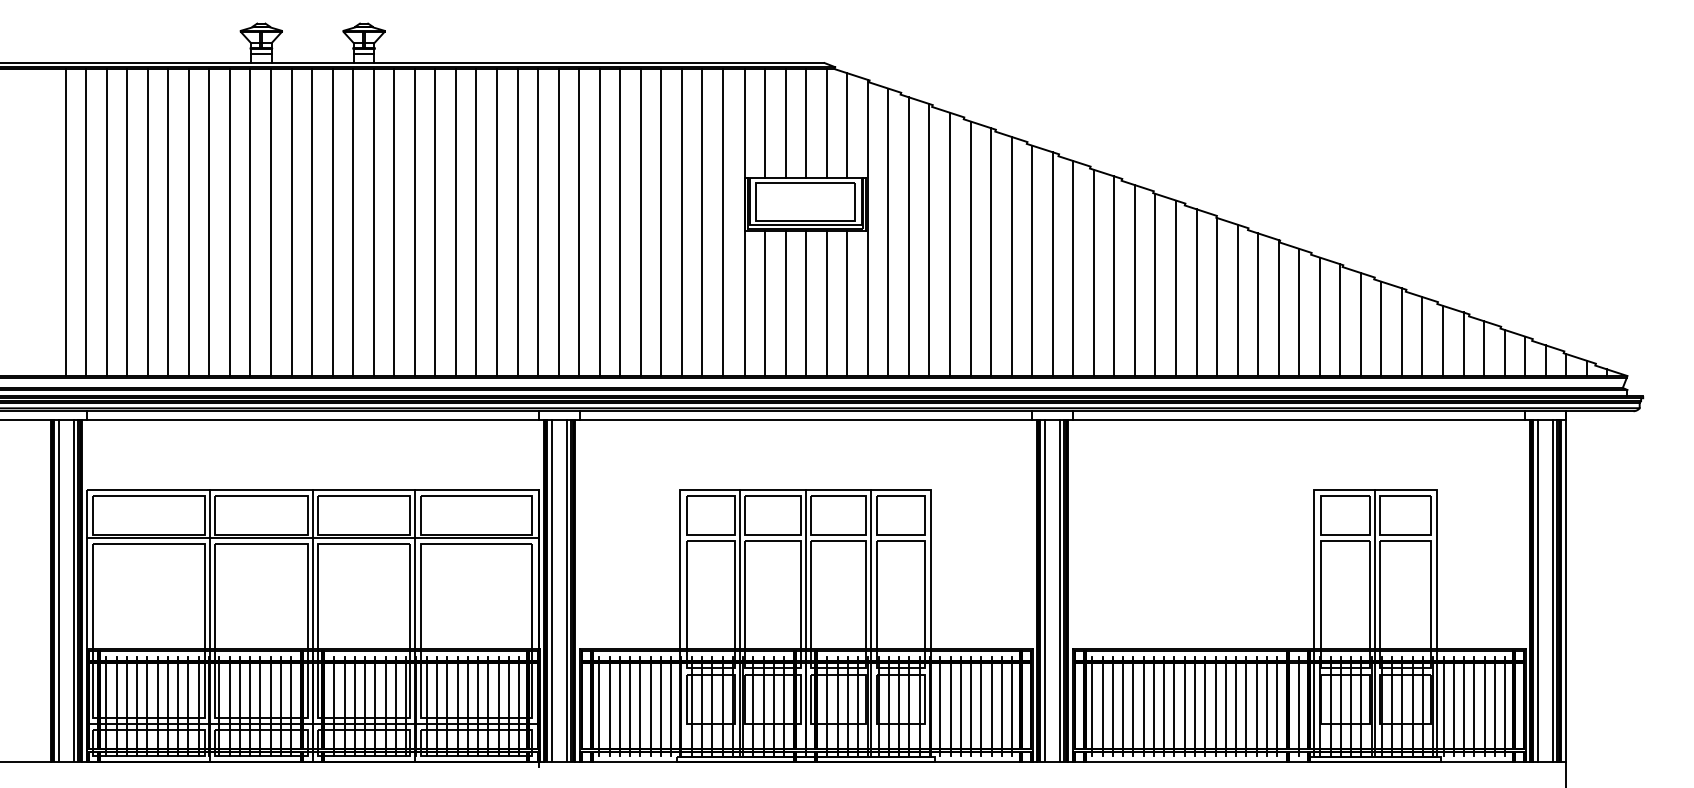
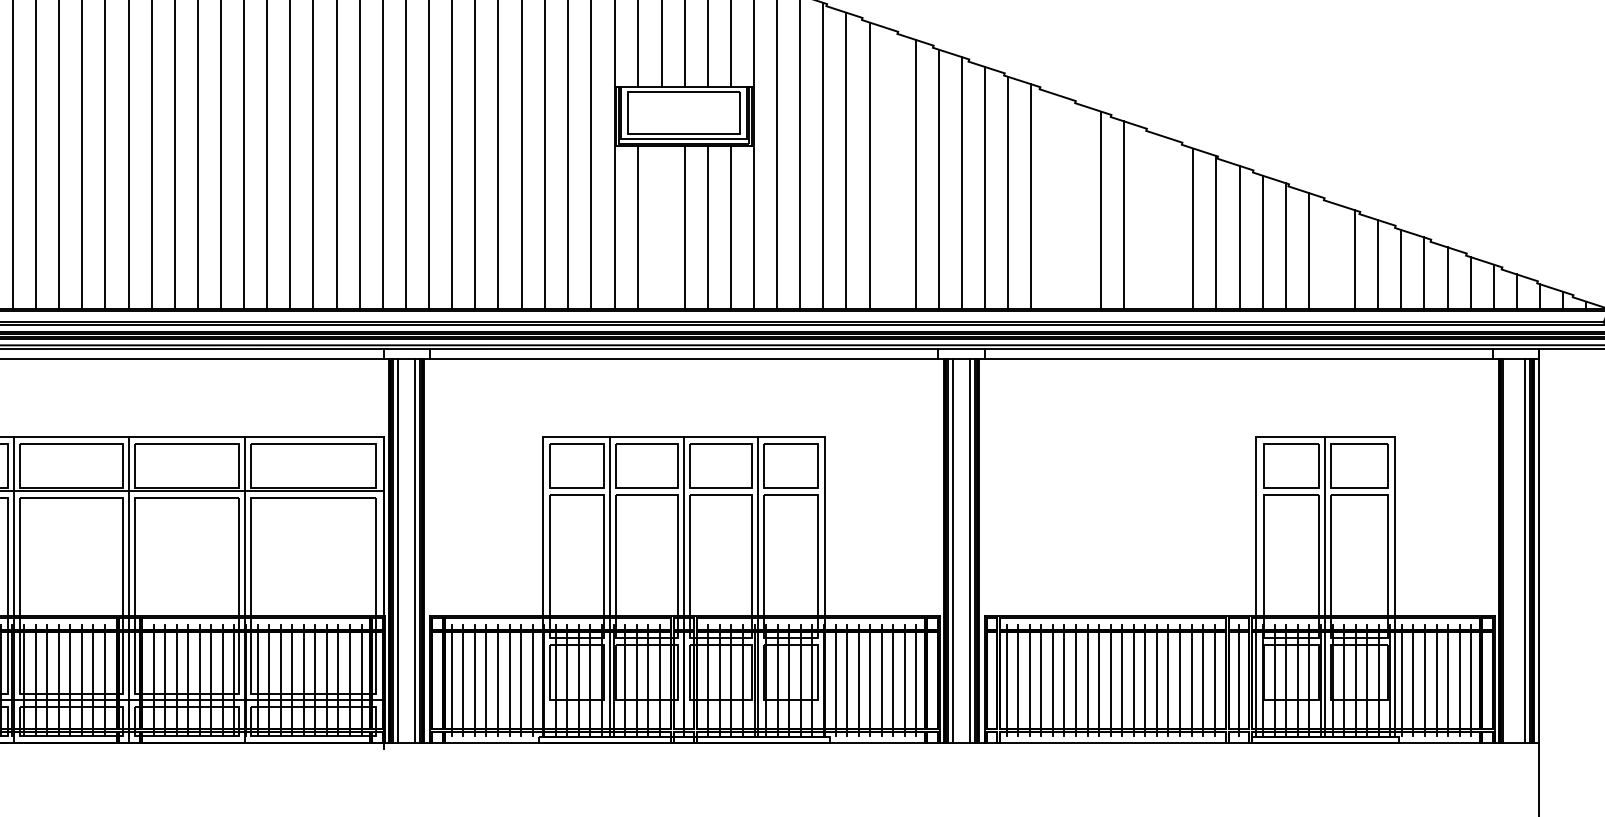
line: (991, 252) -> (893, 169), removed
line: (1134, 280) -> (1054, 201), removed
line: (1155, 284) -> (1077, 206), removed
line: (1217, 297) -> (1147, 220), removed
line: (1237, 300) -> (1170, 224), removed
line: (785, 303) -> (661, 227), removed
line: (1381, 328) -> (1332, 255), removed
line: (1537, 590) -> (1507, 550), removed

